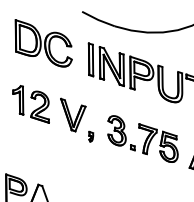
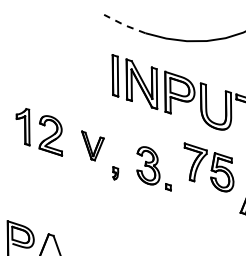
line: (98, 20) -> (124, 25), solid -> dashed
part: (43, 43) -> (55, 54), removed
part: (72, 114) -> (92, 145), size x0.7
part: (158, 143) -> (208, 167), moved

